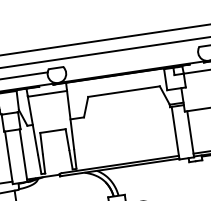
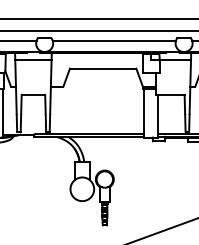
line: (130, 59) -> (113, 40), added

